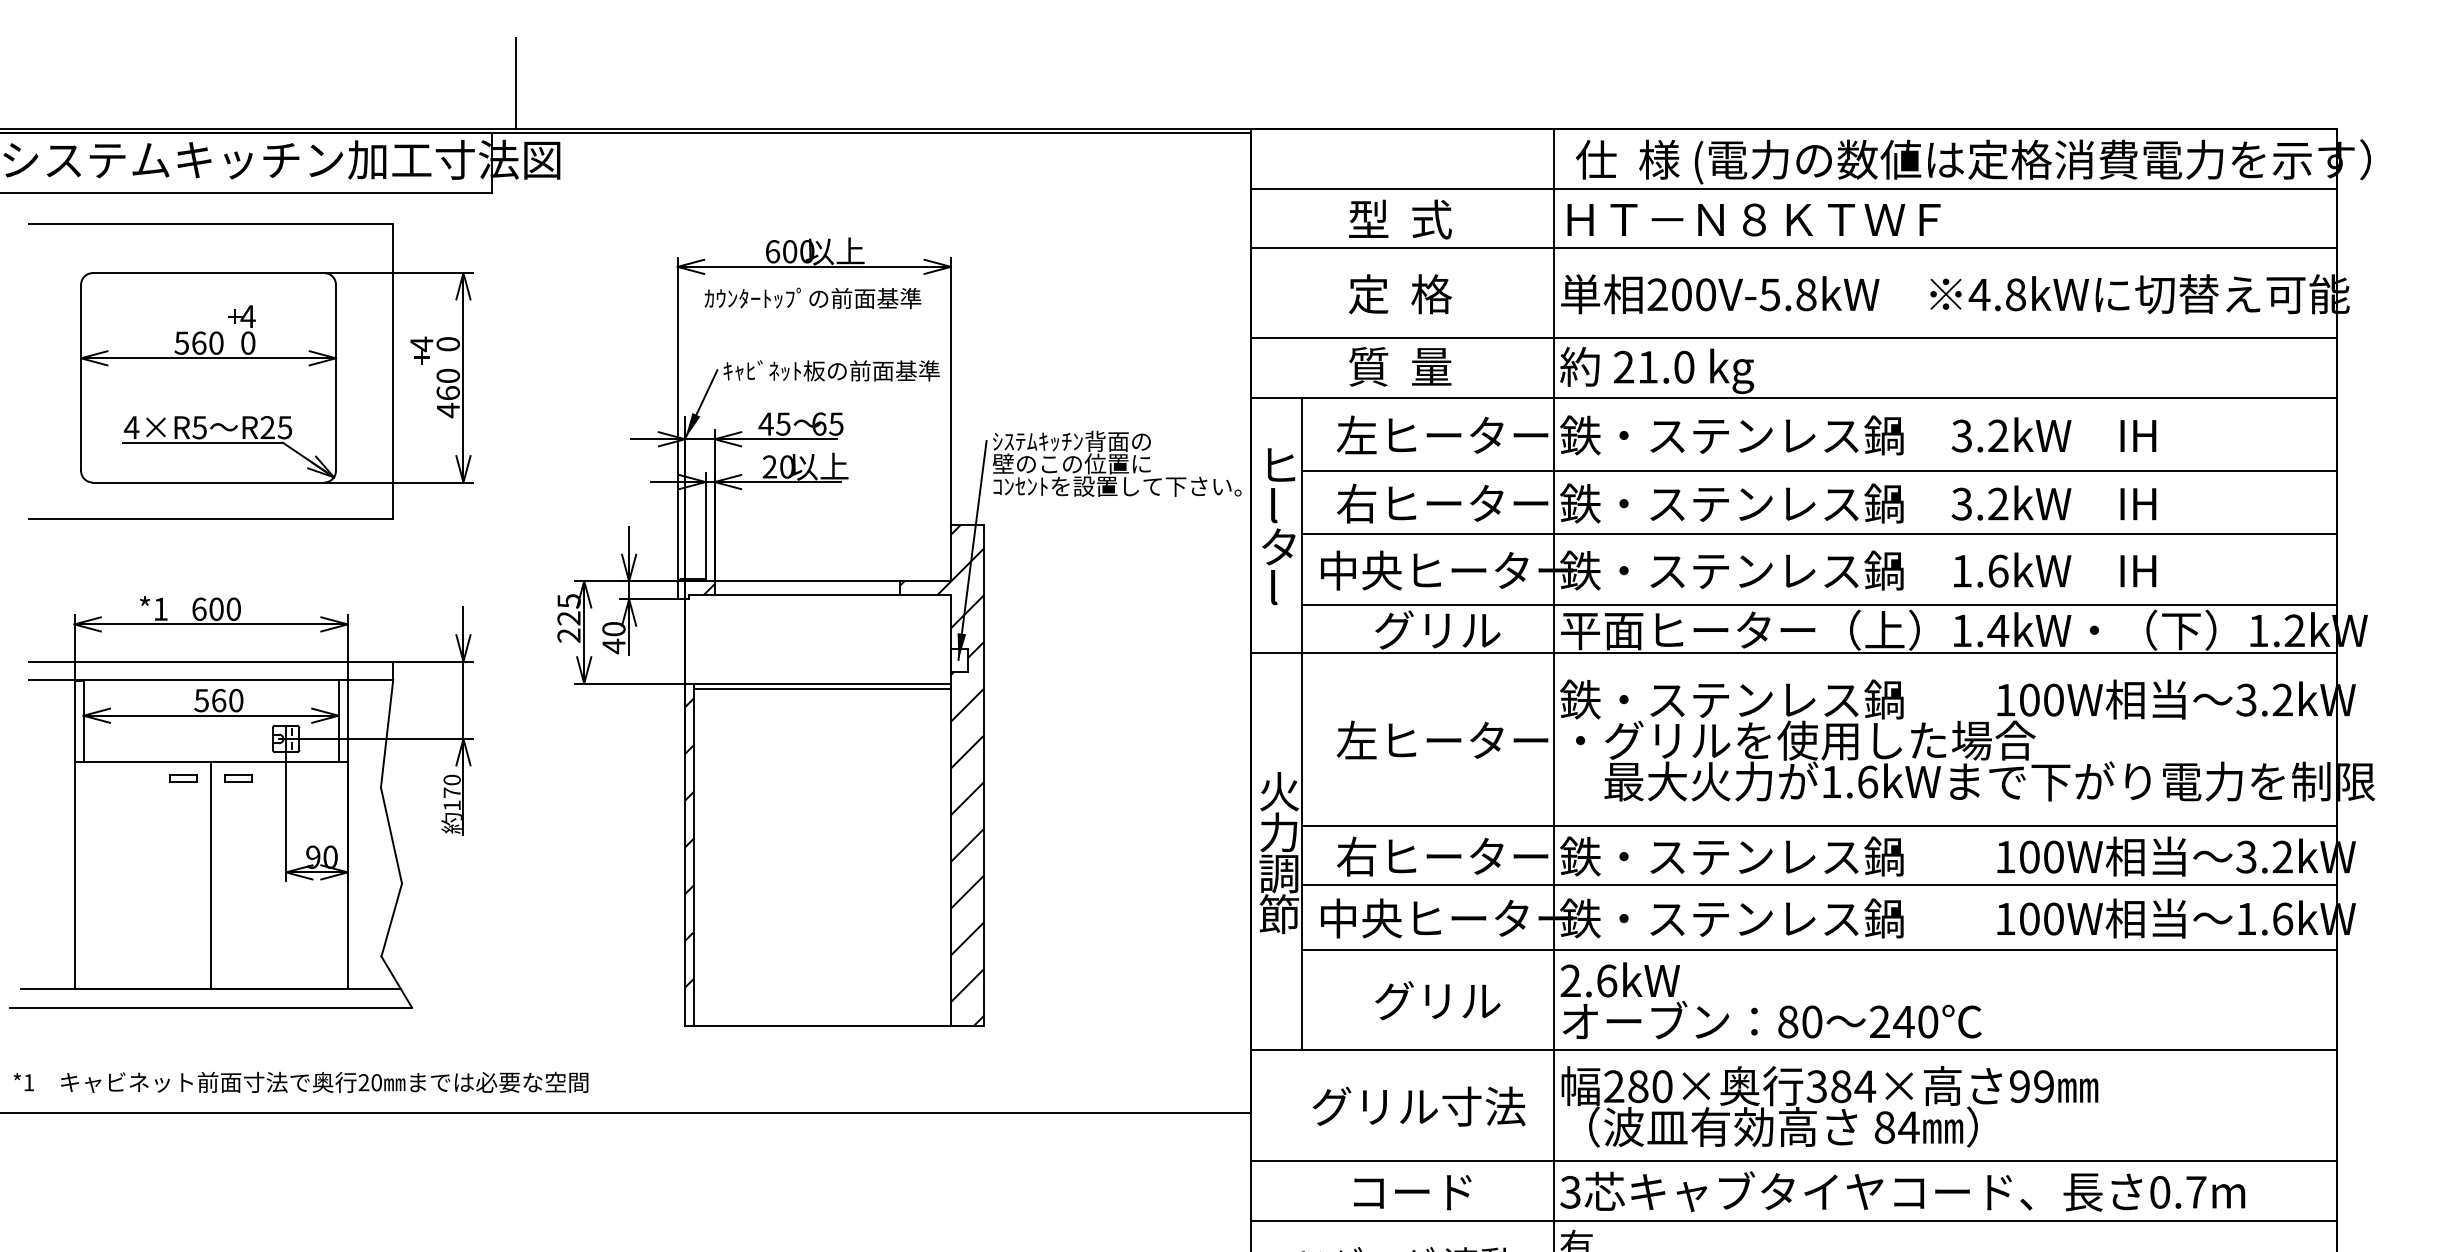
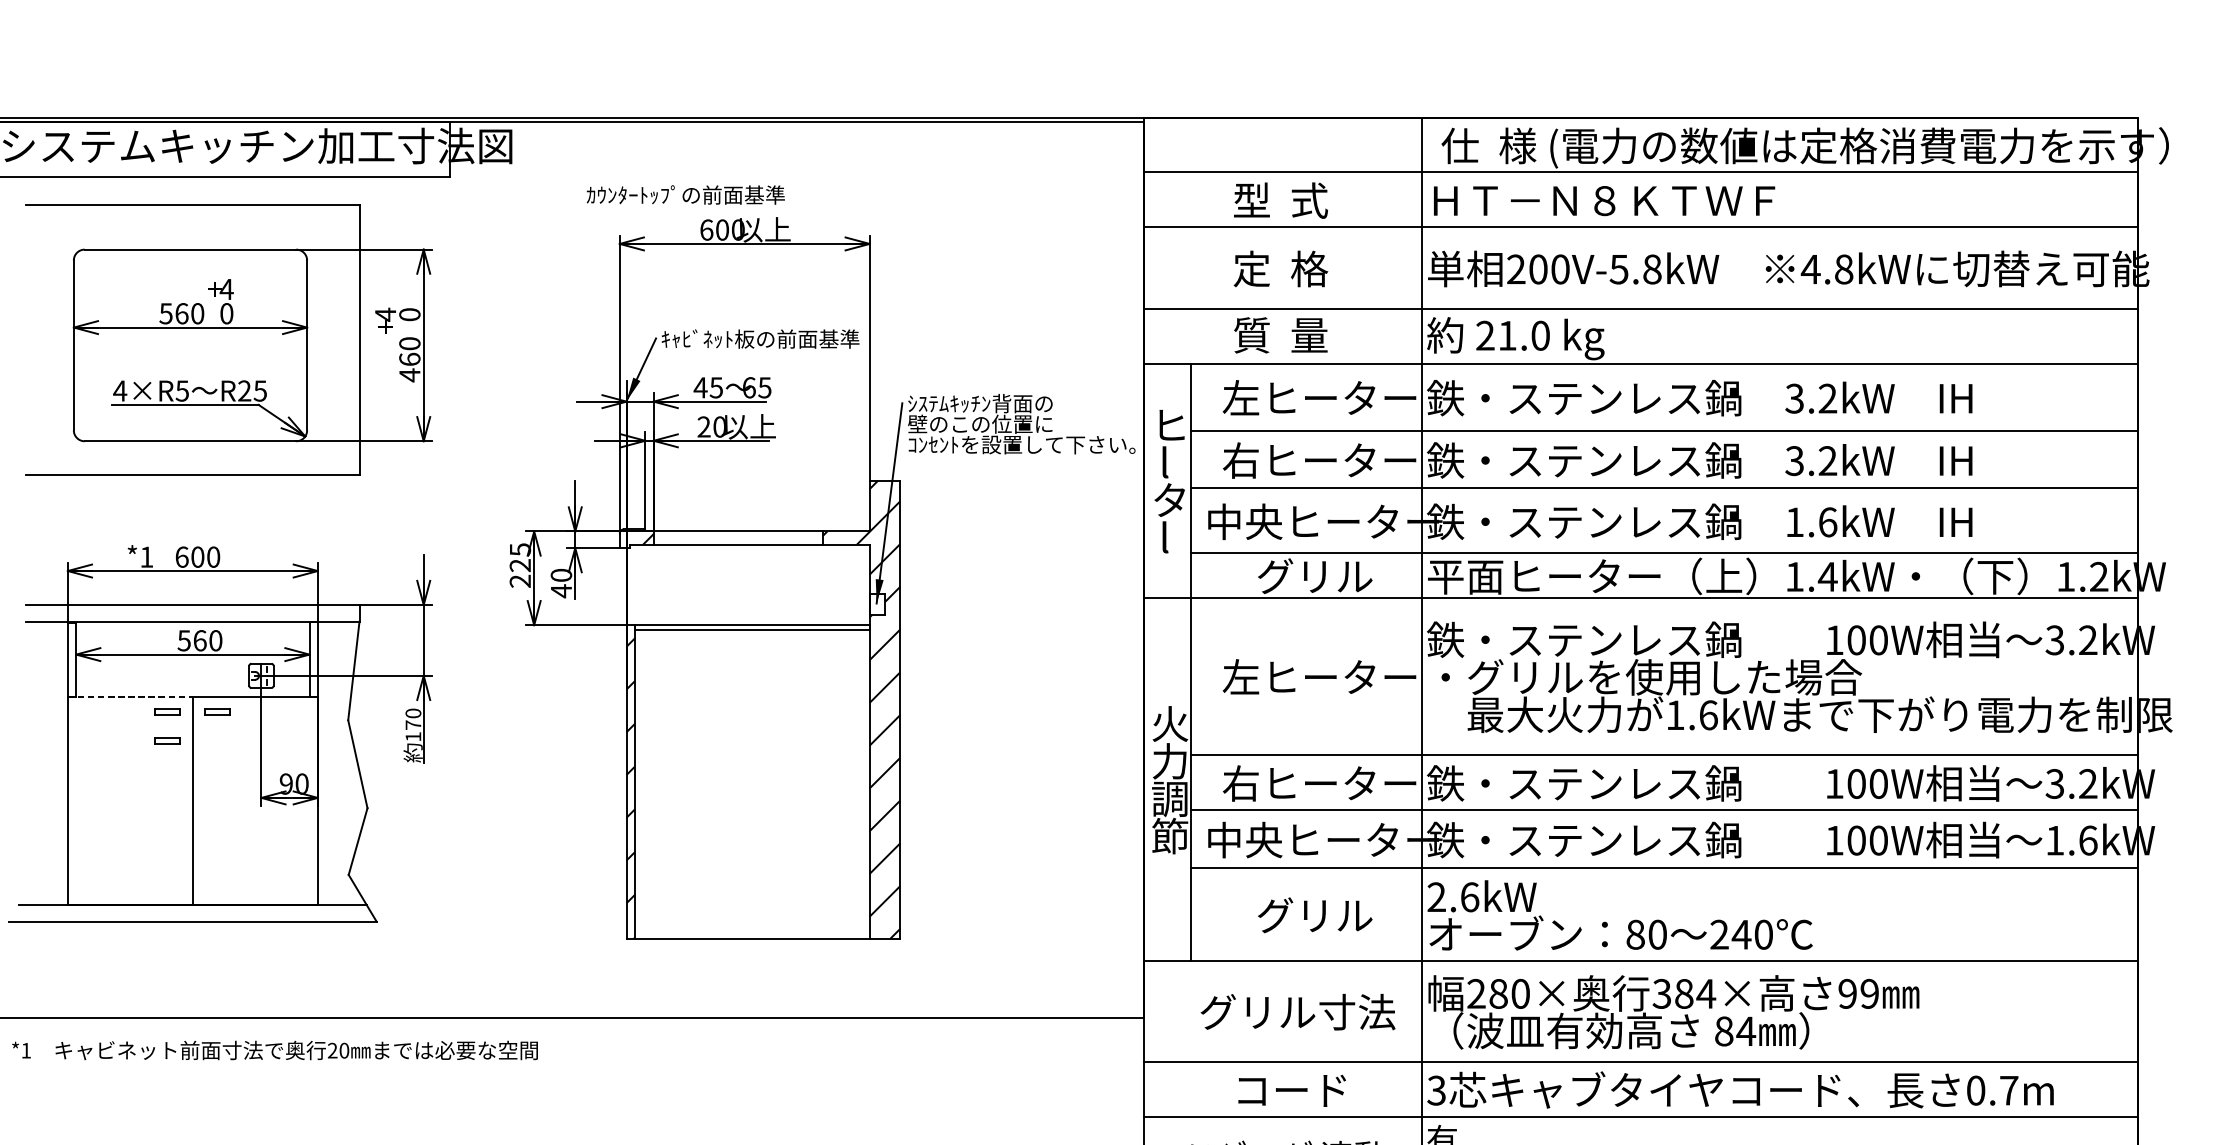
line: (515, 82) -> (471, 75), removed
text: (812, 297) -> (685, 194), moved
line: (143, 761) -> (130, 696), solid -> dashed
part: (183, 809) -> (167, 740), added
text: (300, 1081) -> (274, 1049), moved

